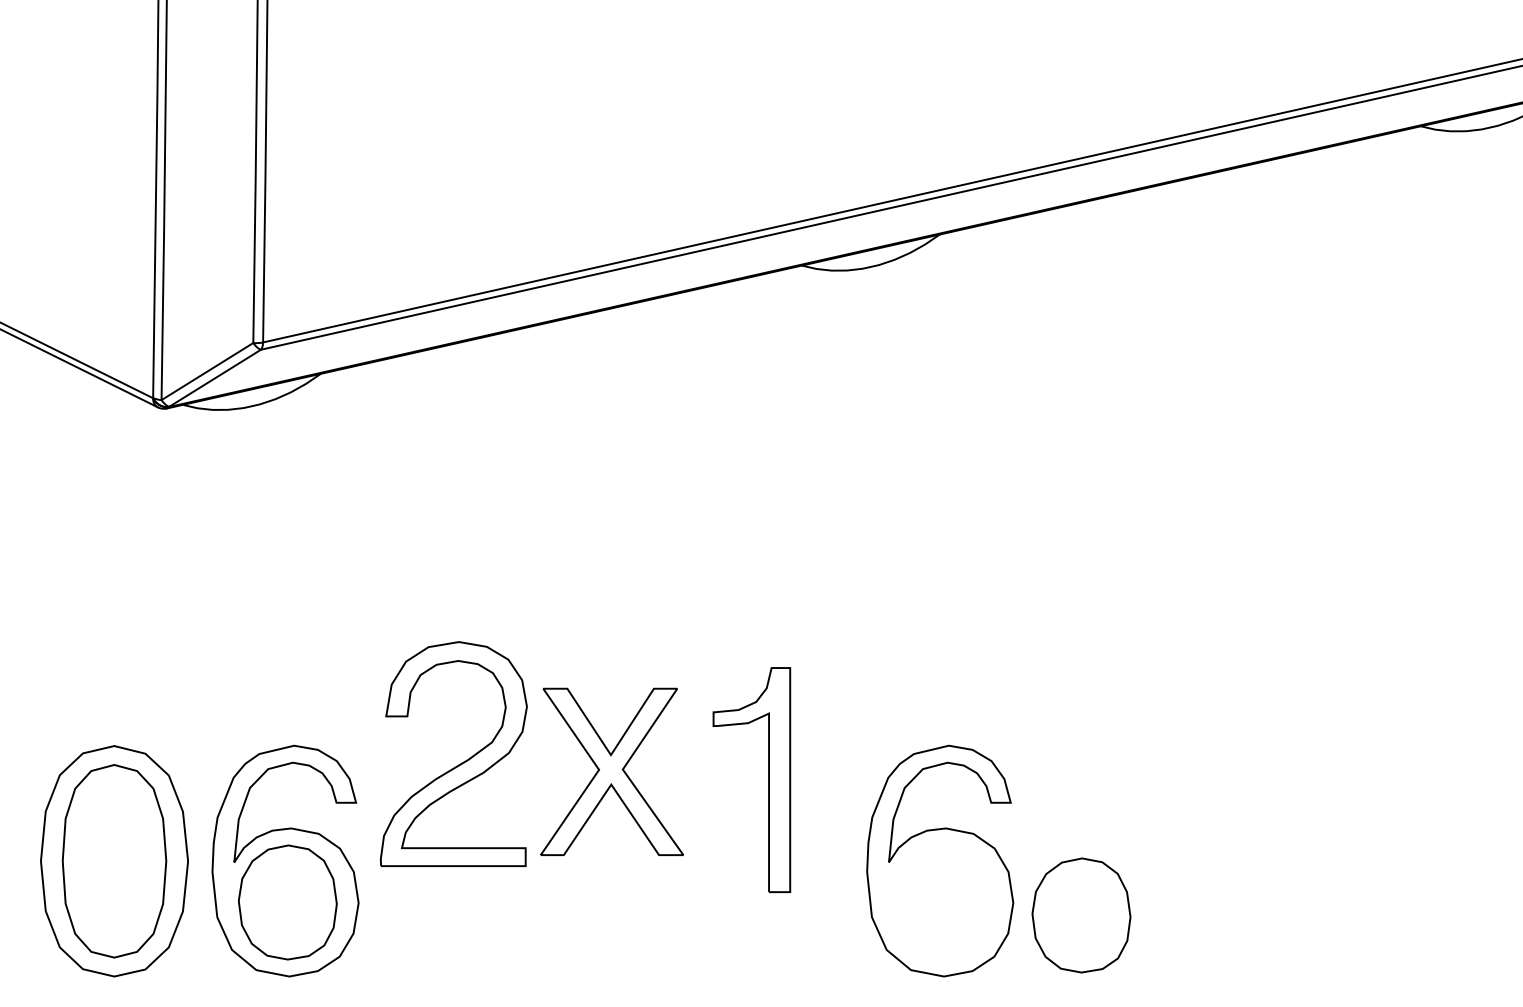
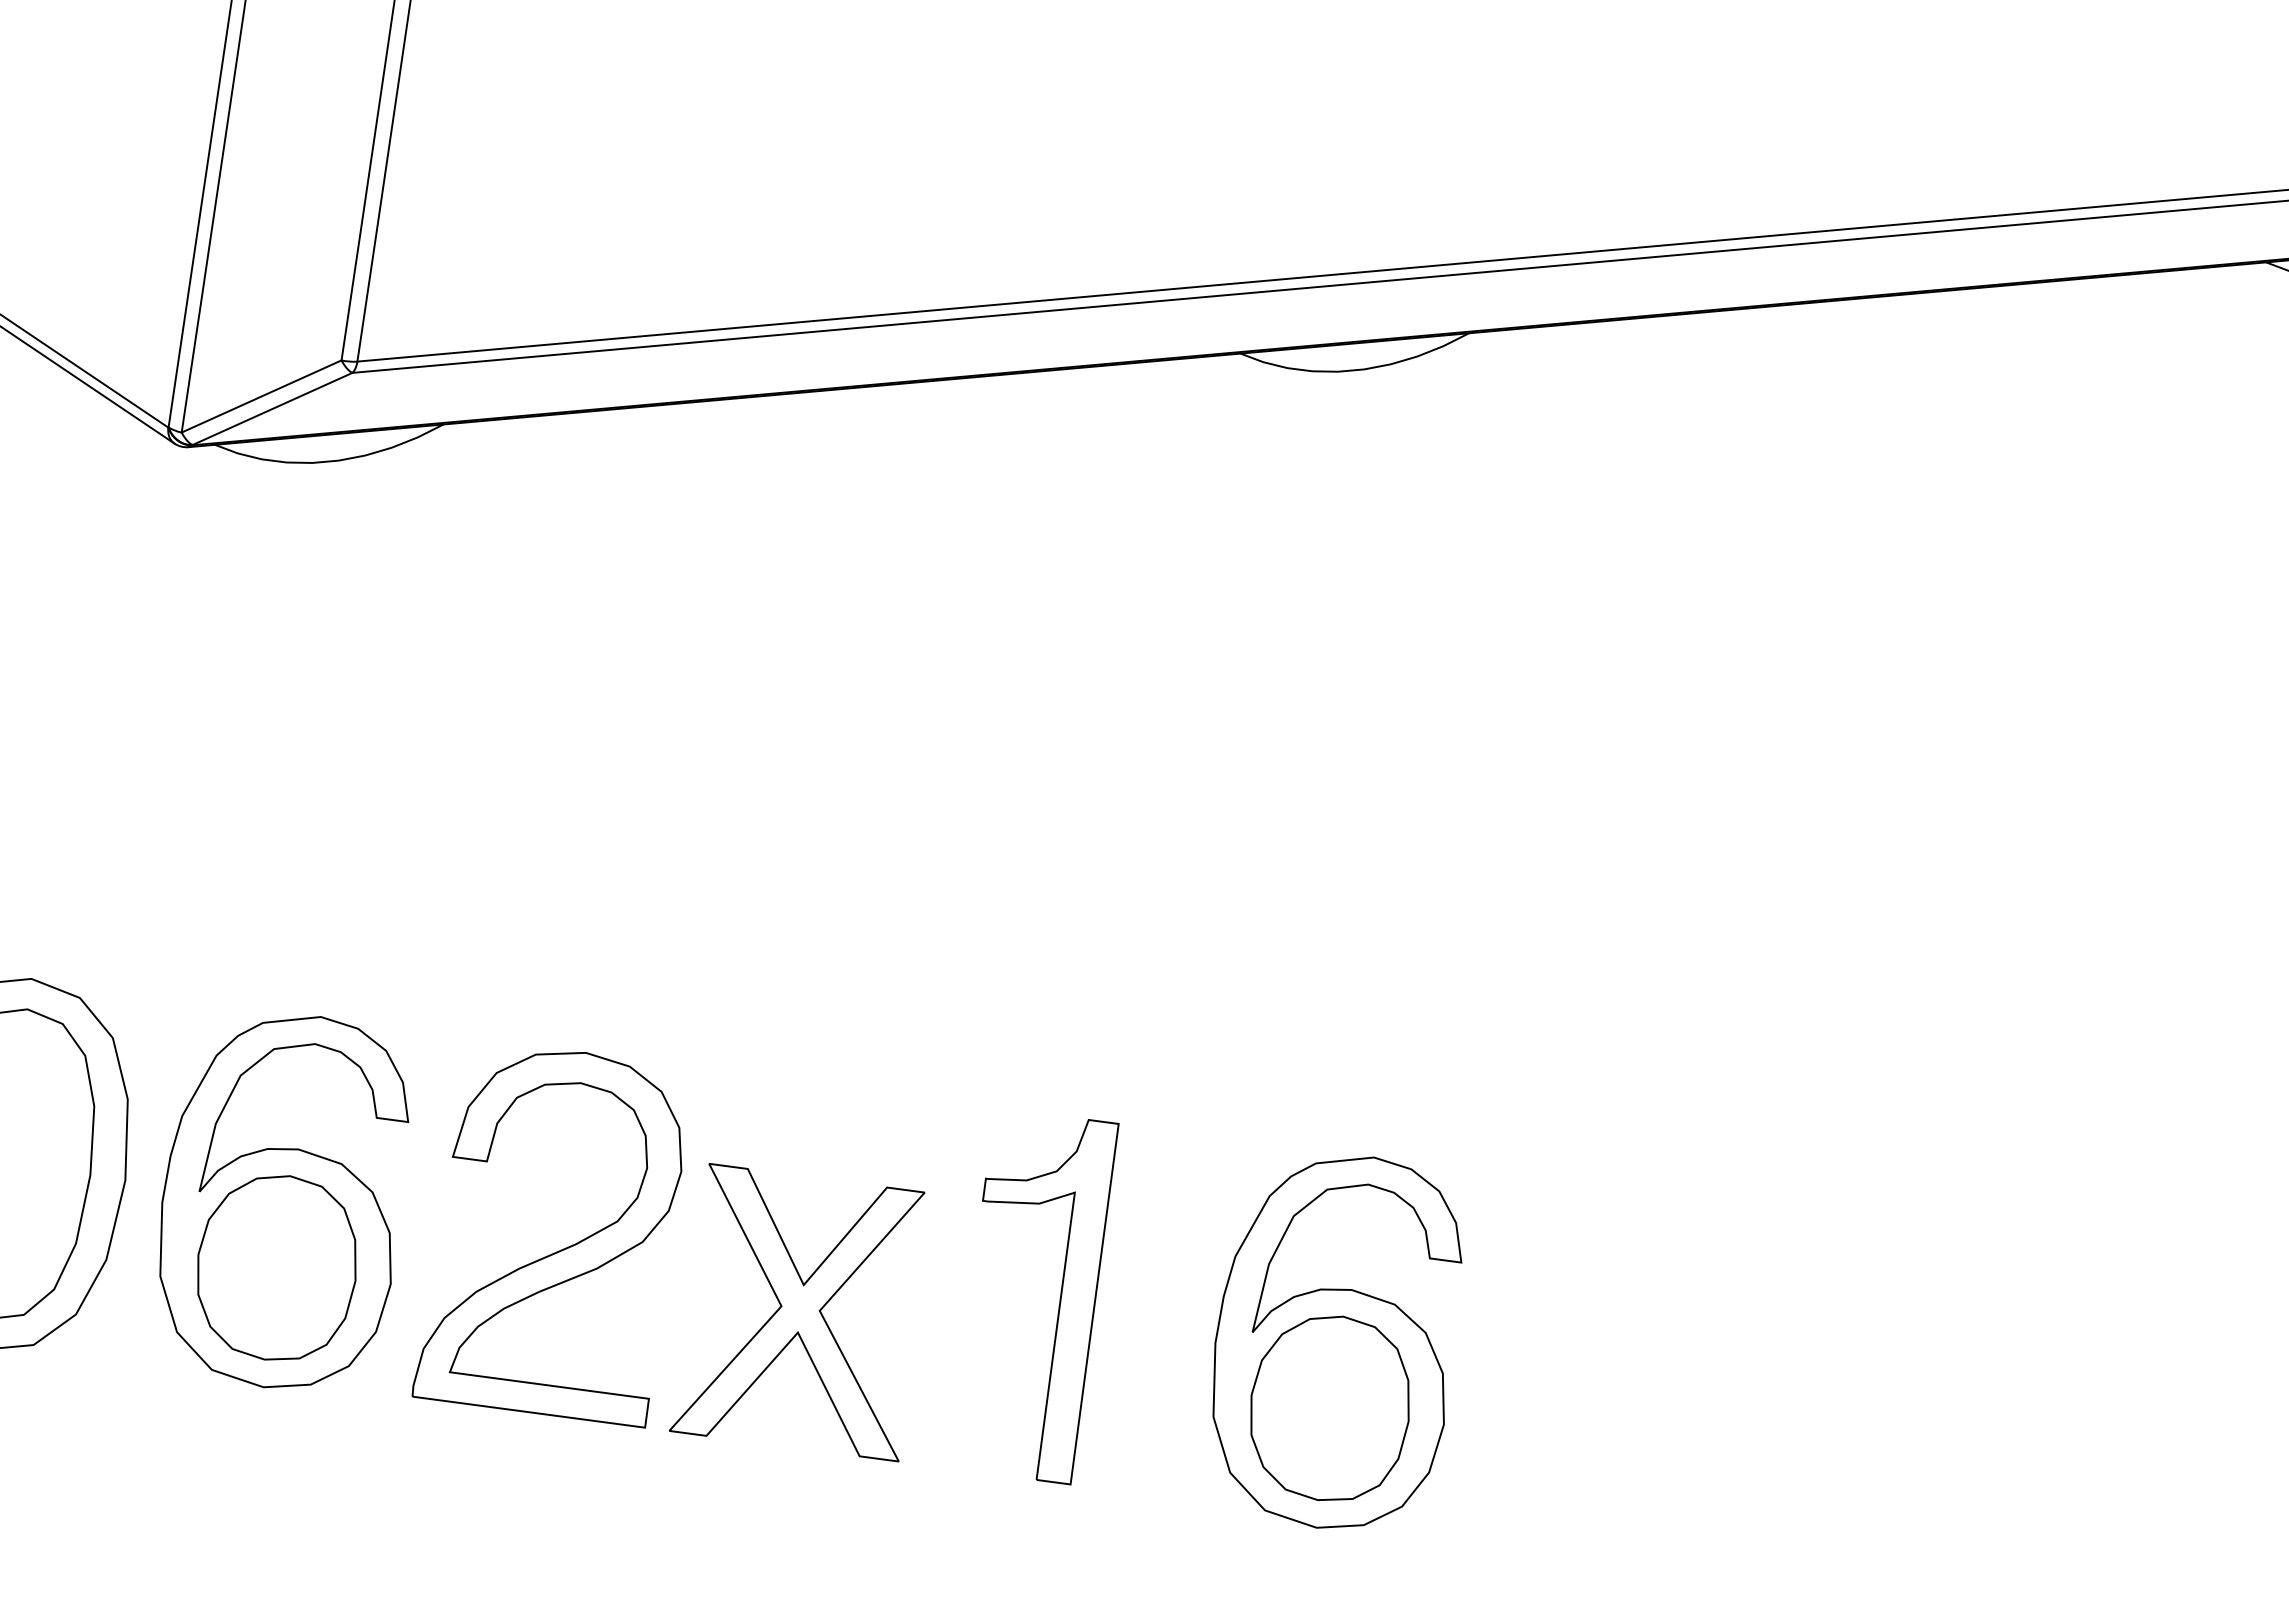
part: (461, 762) -> (564, 1247), moved
part: (611, 771) -> (801, 1311), moved
part: (768, 779) -> (1059, 1298), moved
part: (1081, 915) -> (1330, 1408), moved

